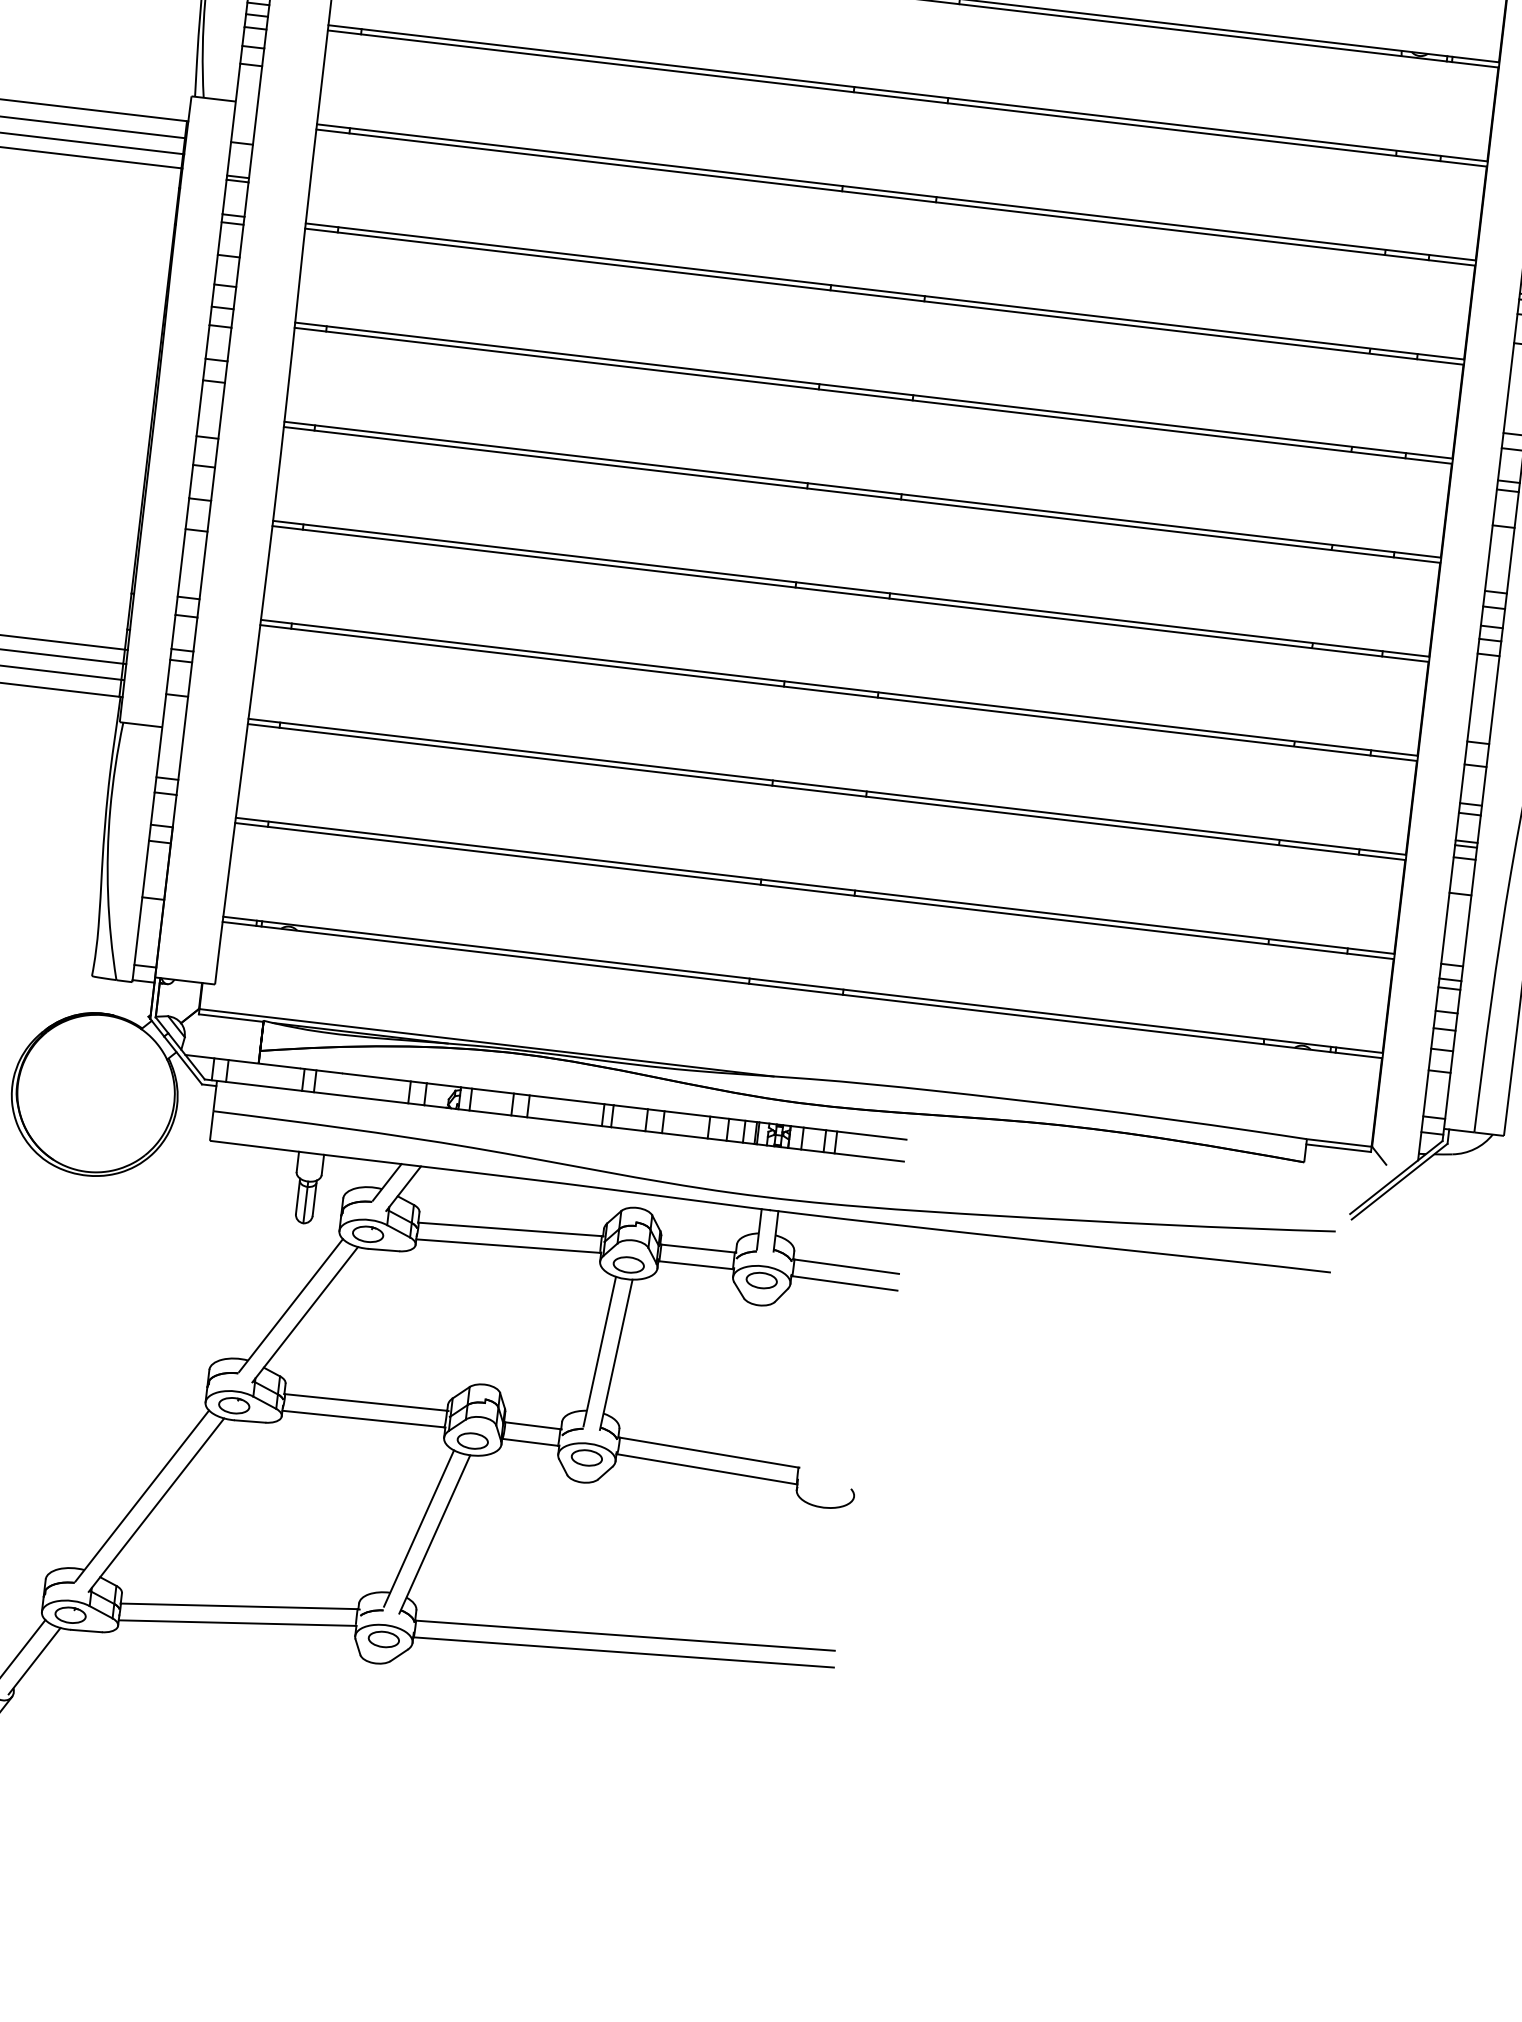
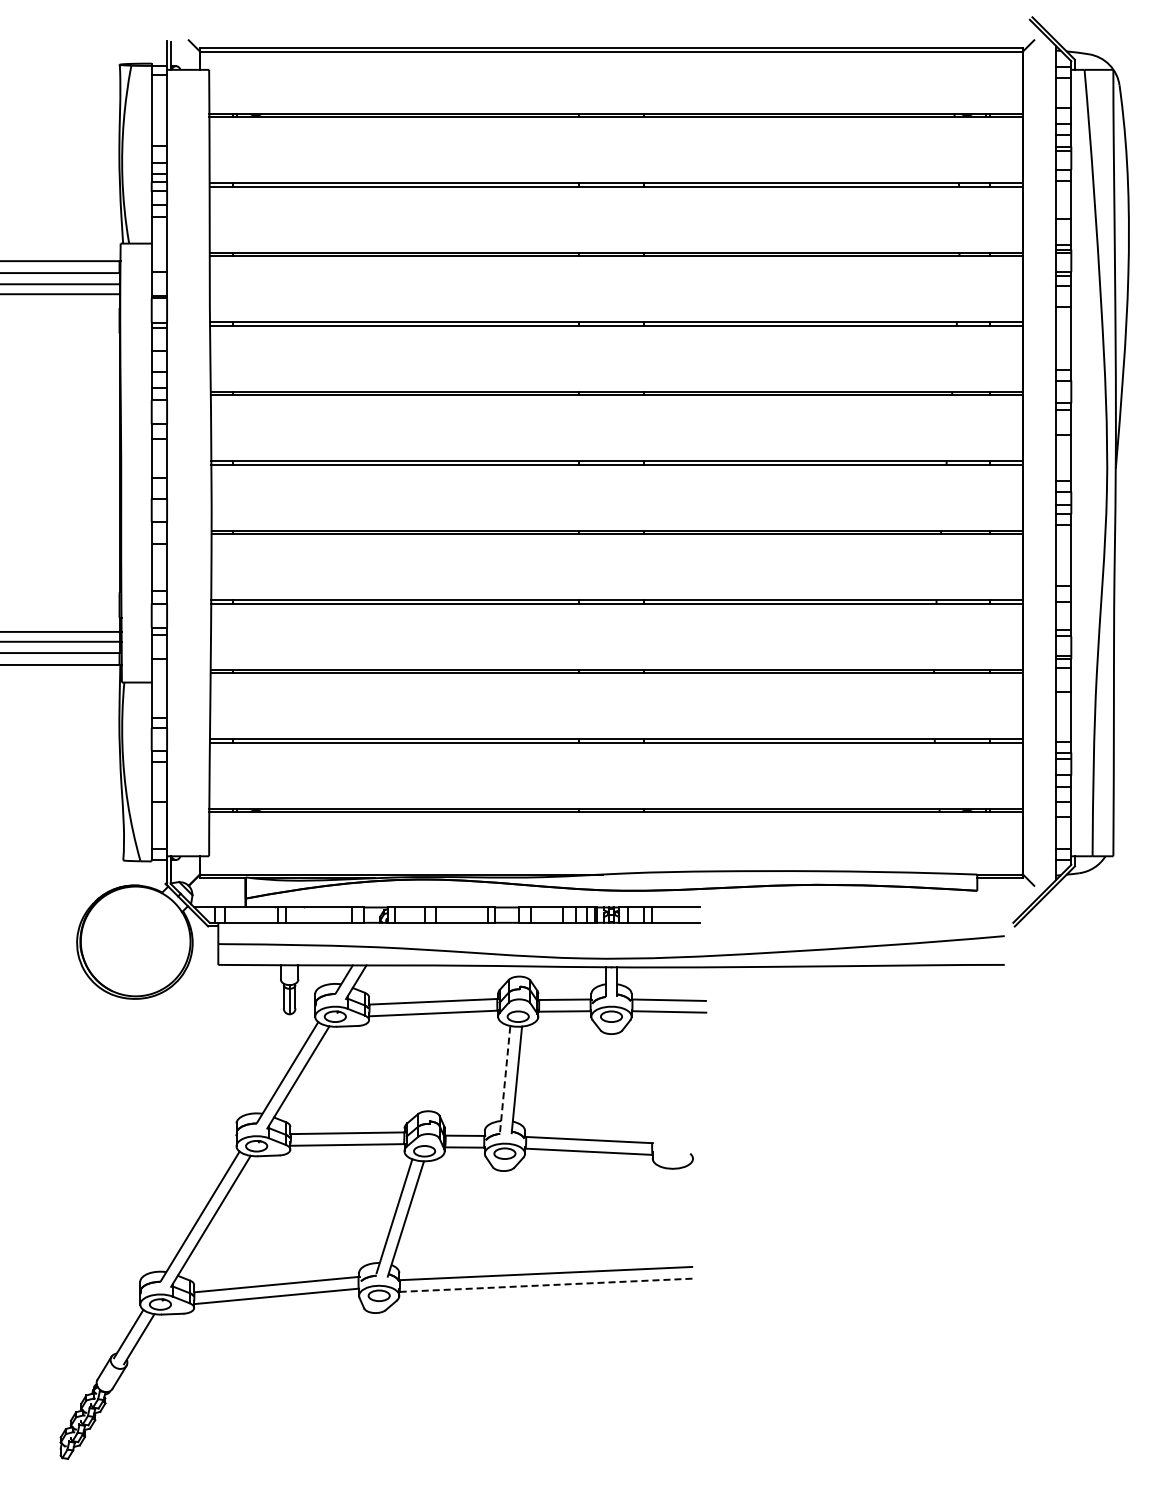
line: (600, 1350) -> (505, 1078), solid -> dashed
line: (624, 1652) -> (546, 1285), solid -> dashed

